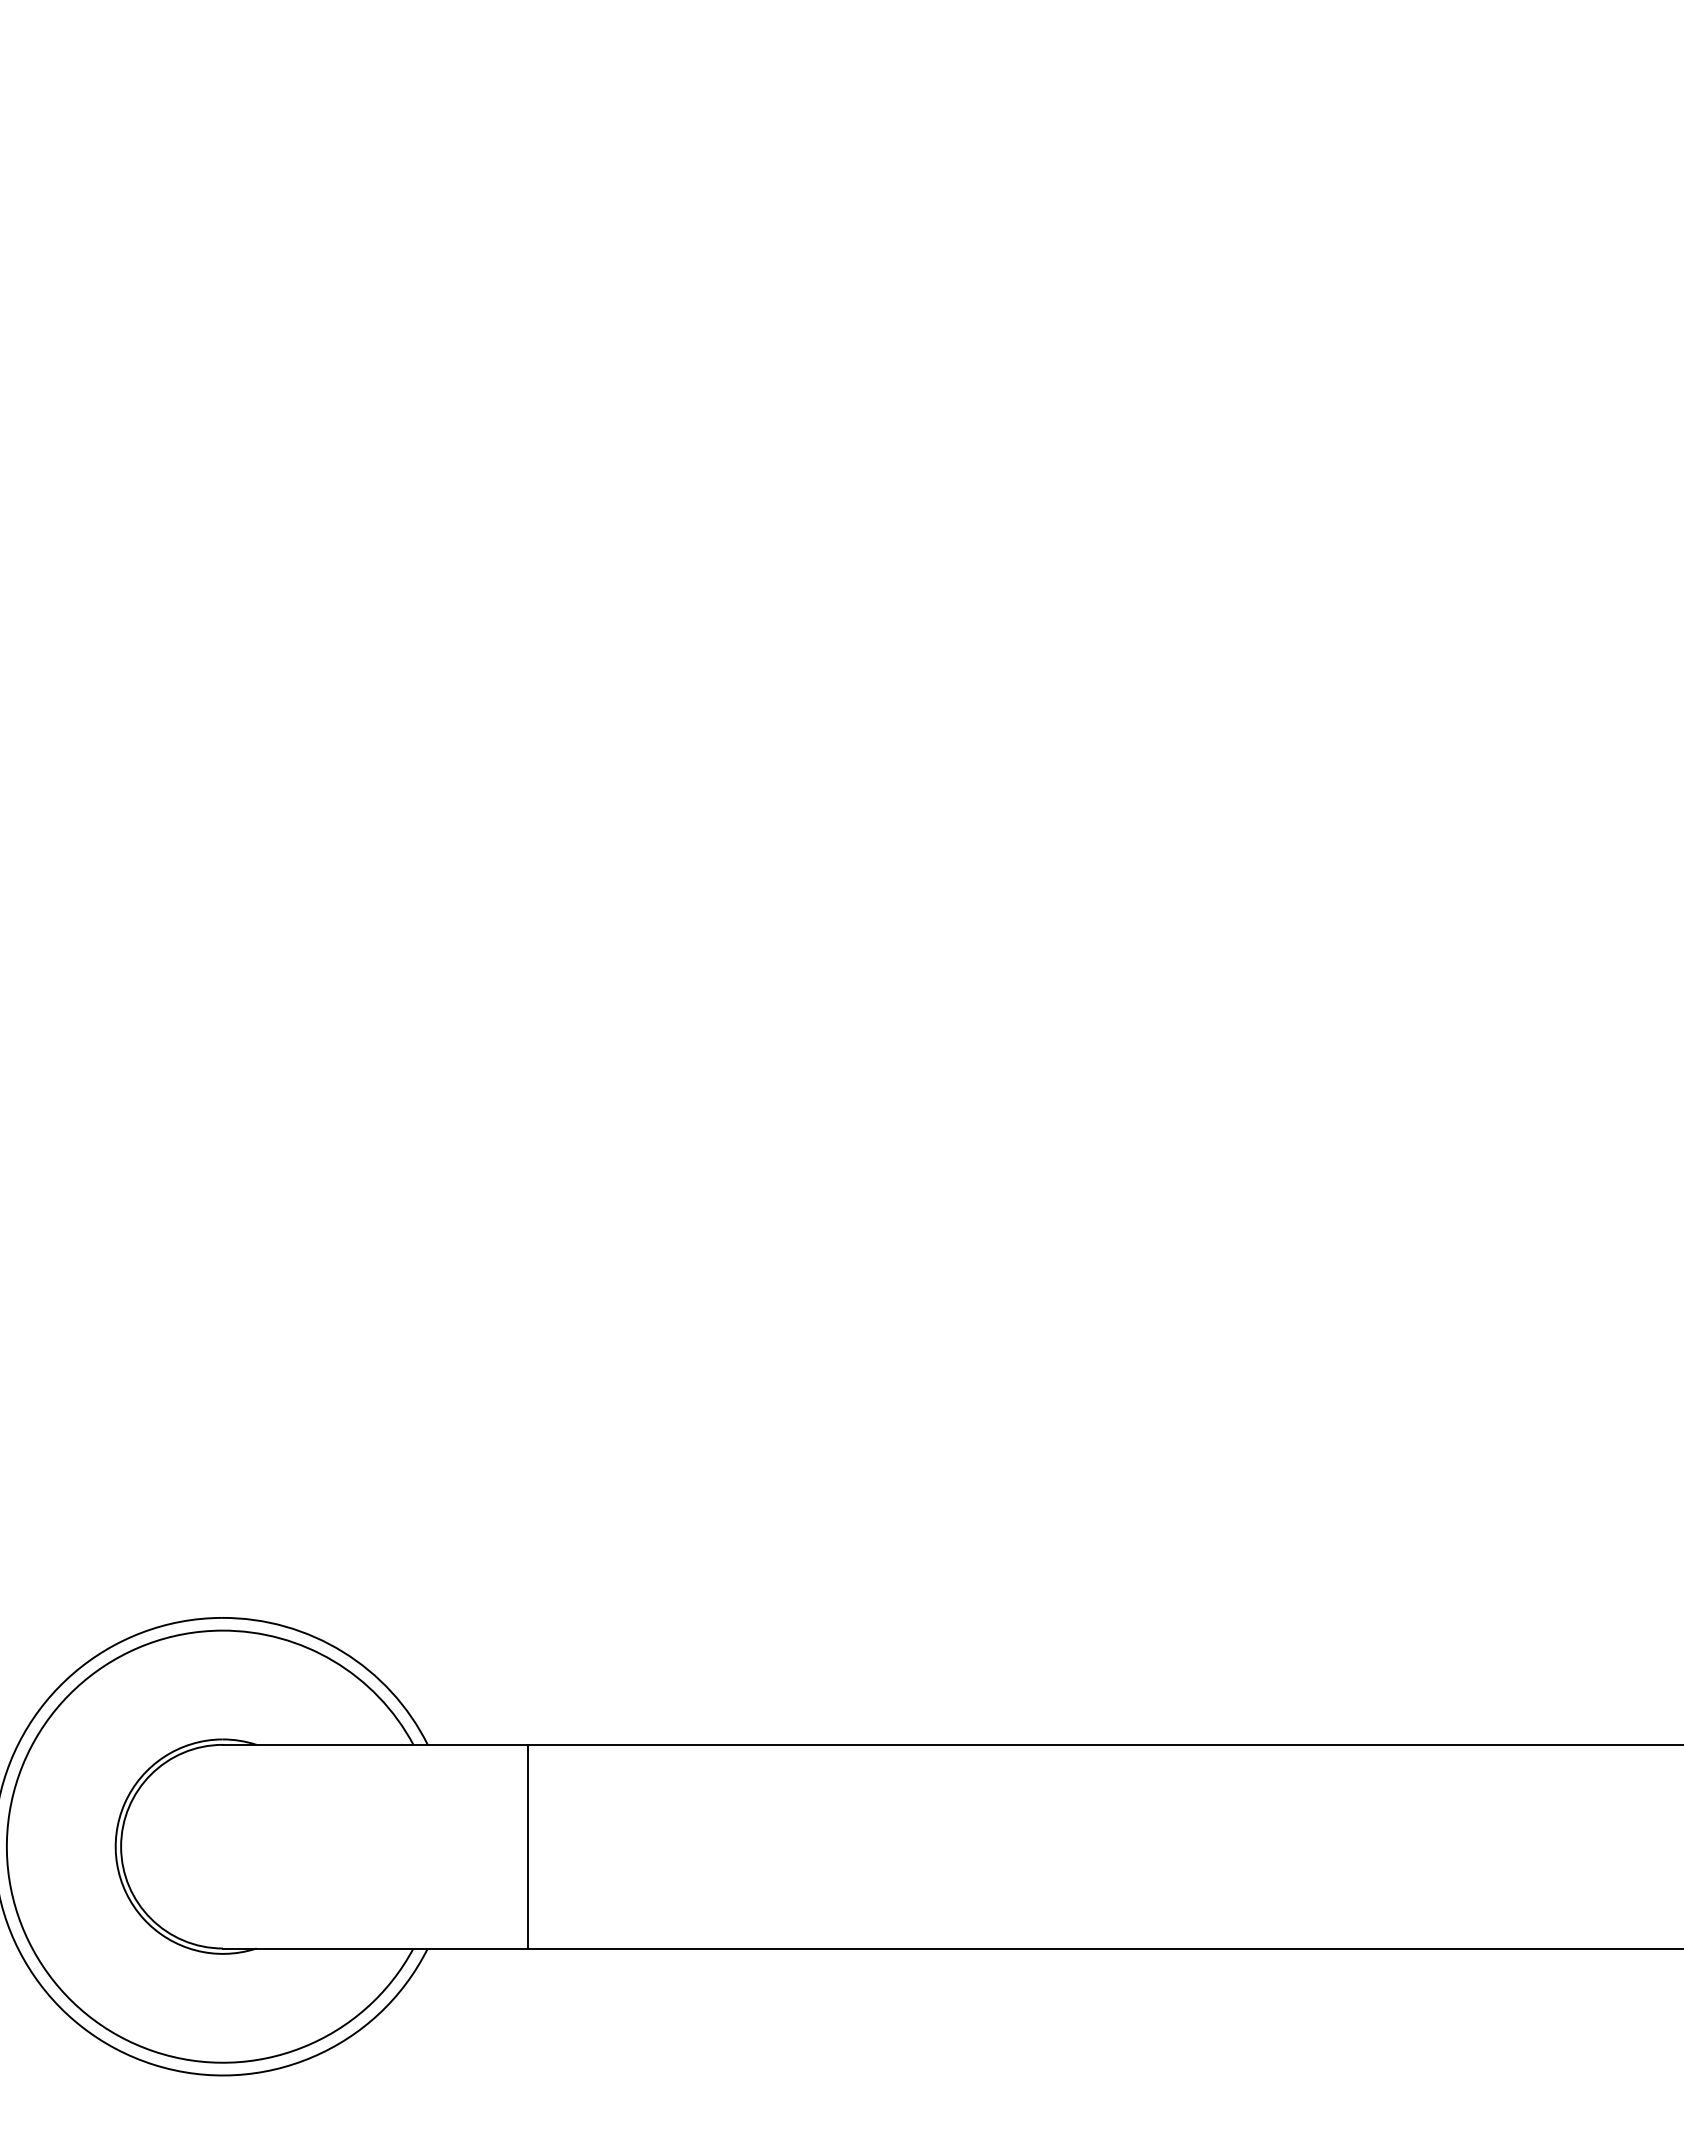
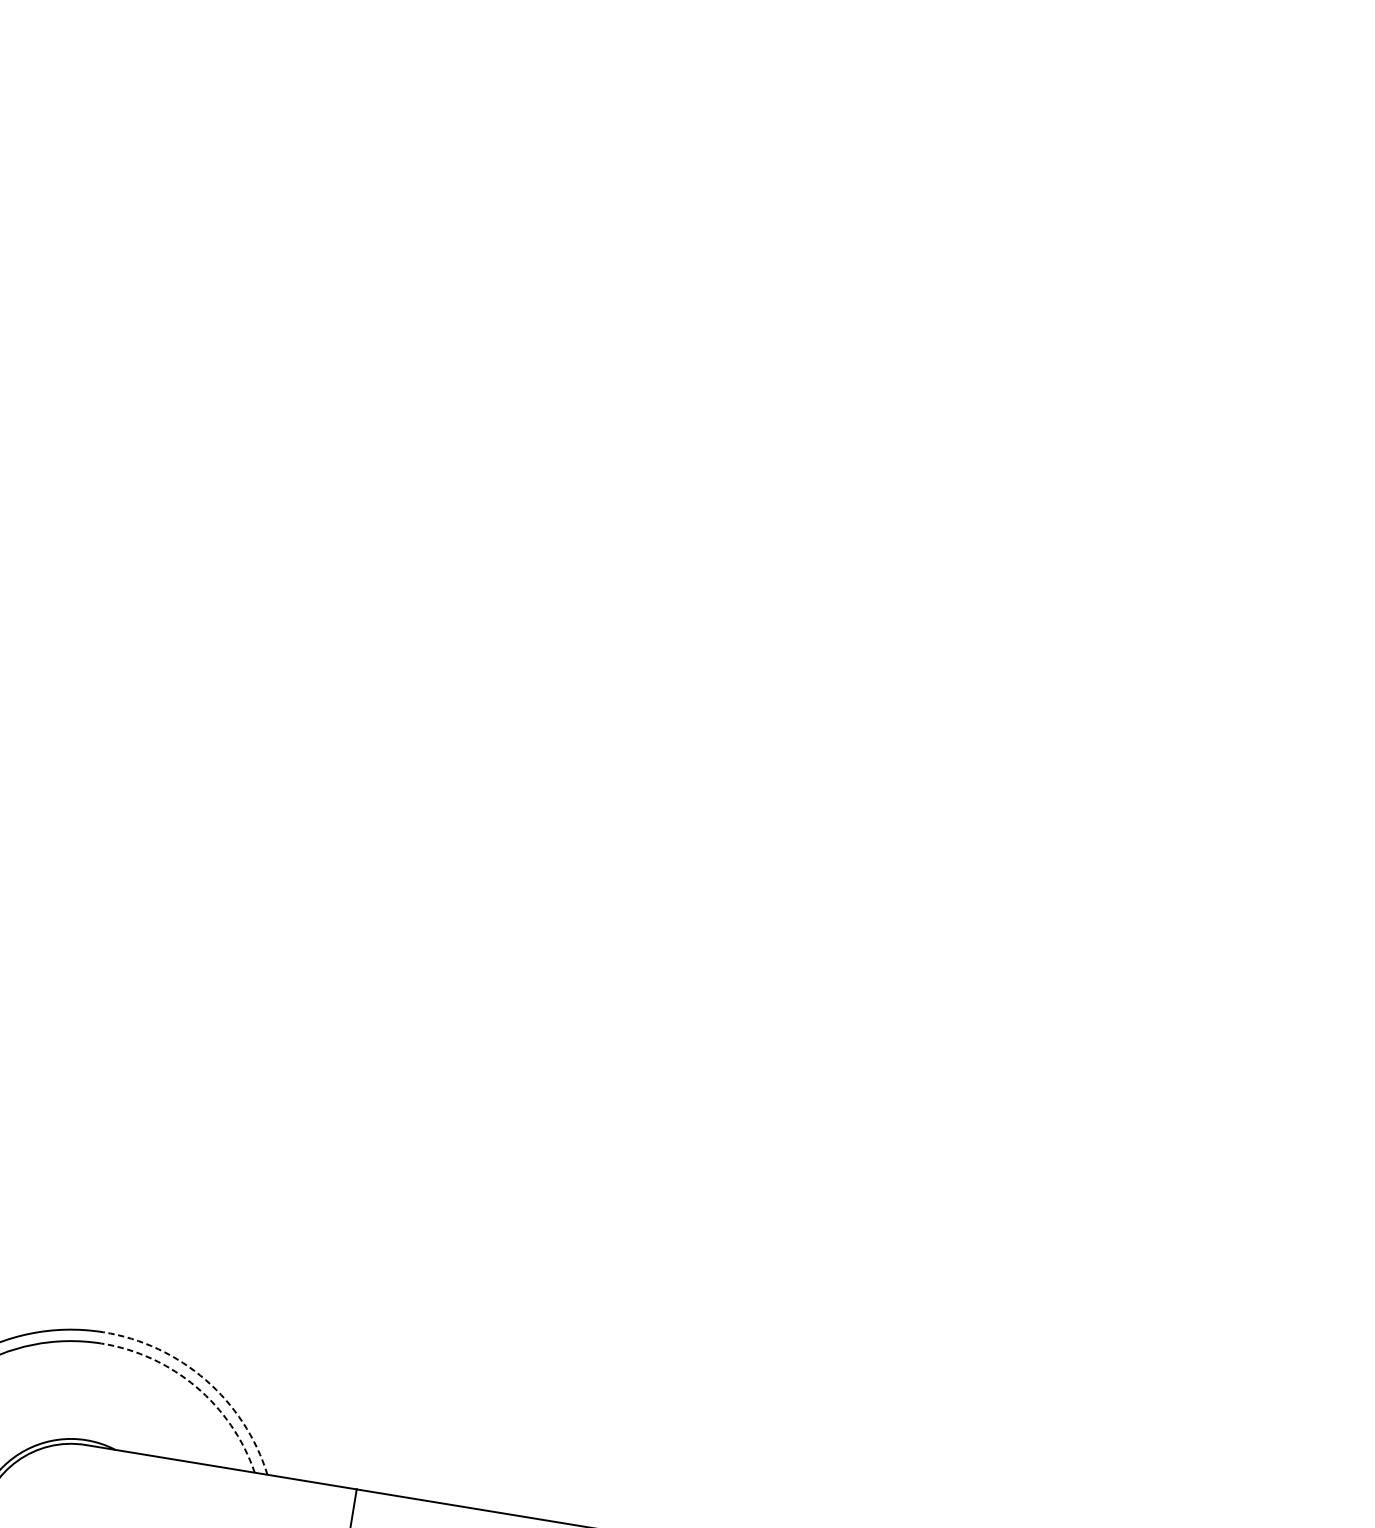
arc: (343, 1651) -> (206, 1379), solid -> dashed
arc: (333, 1661) -> (195, 1387), solid -> dashed

